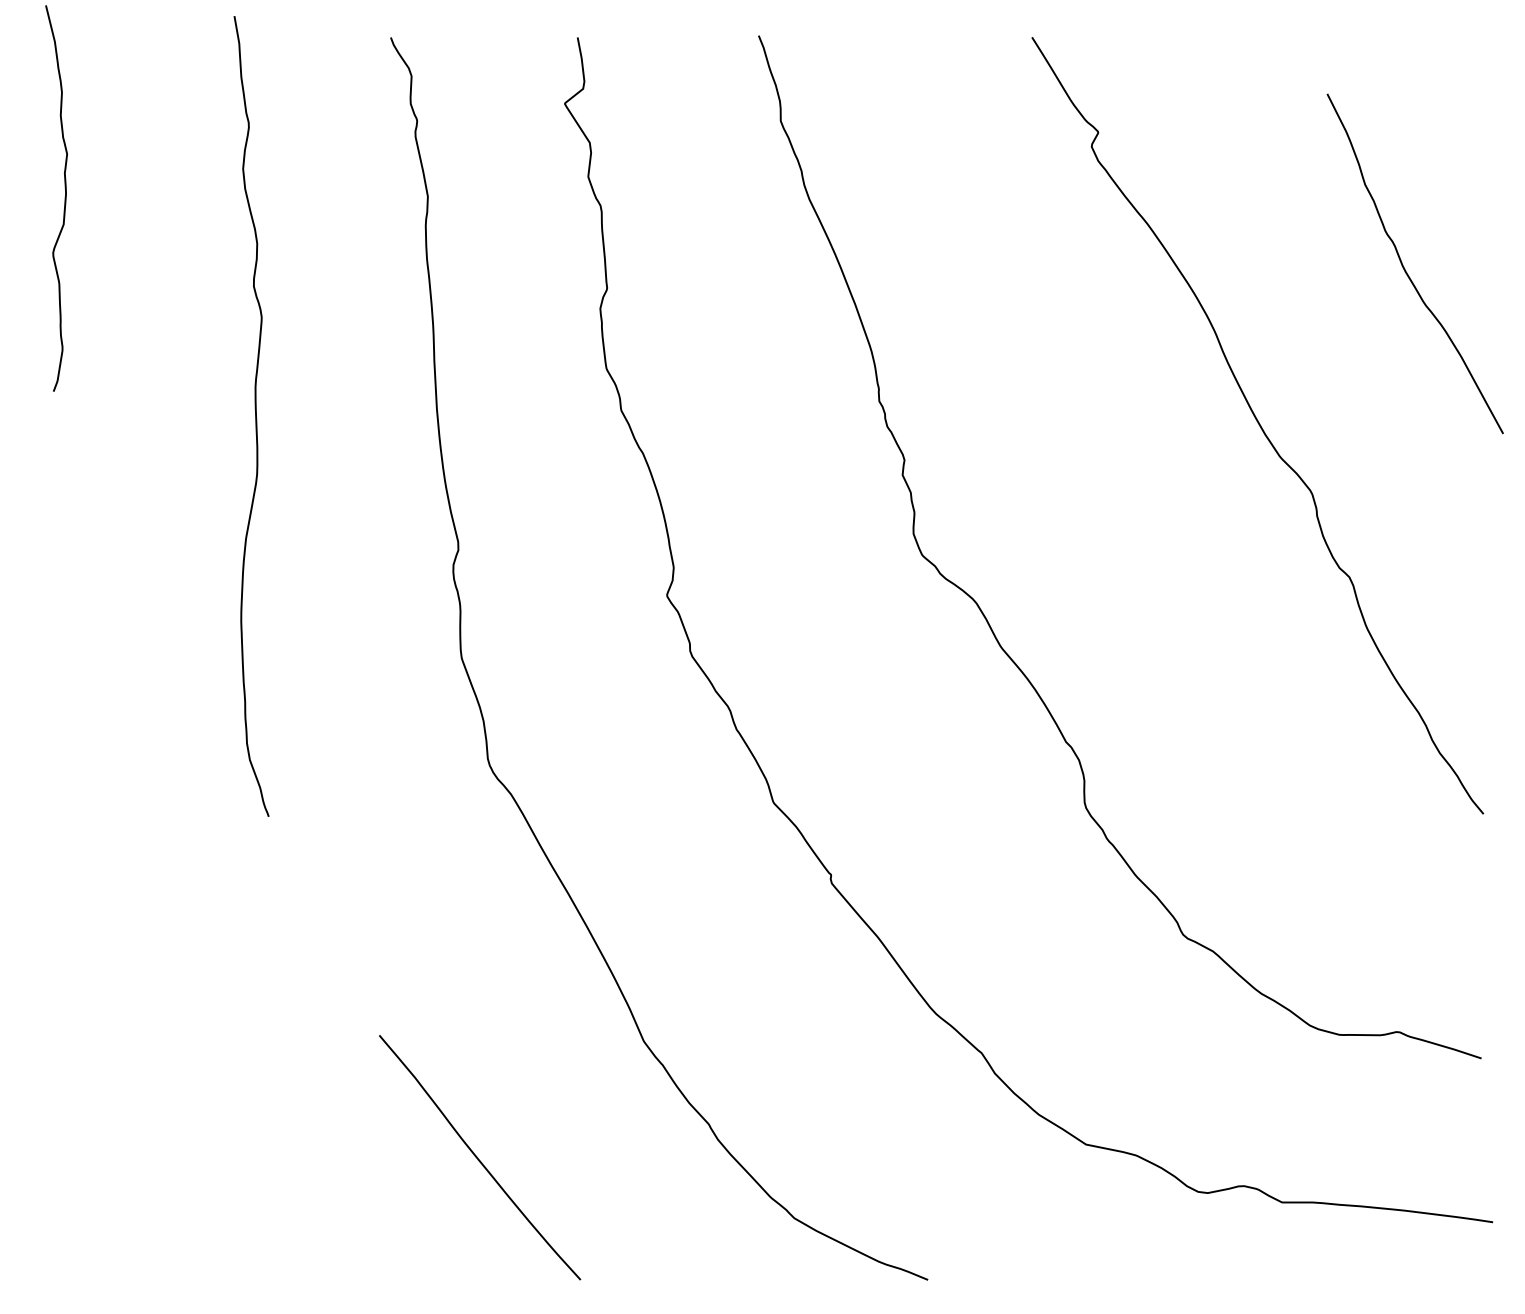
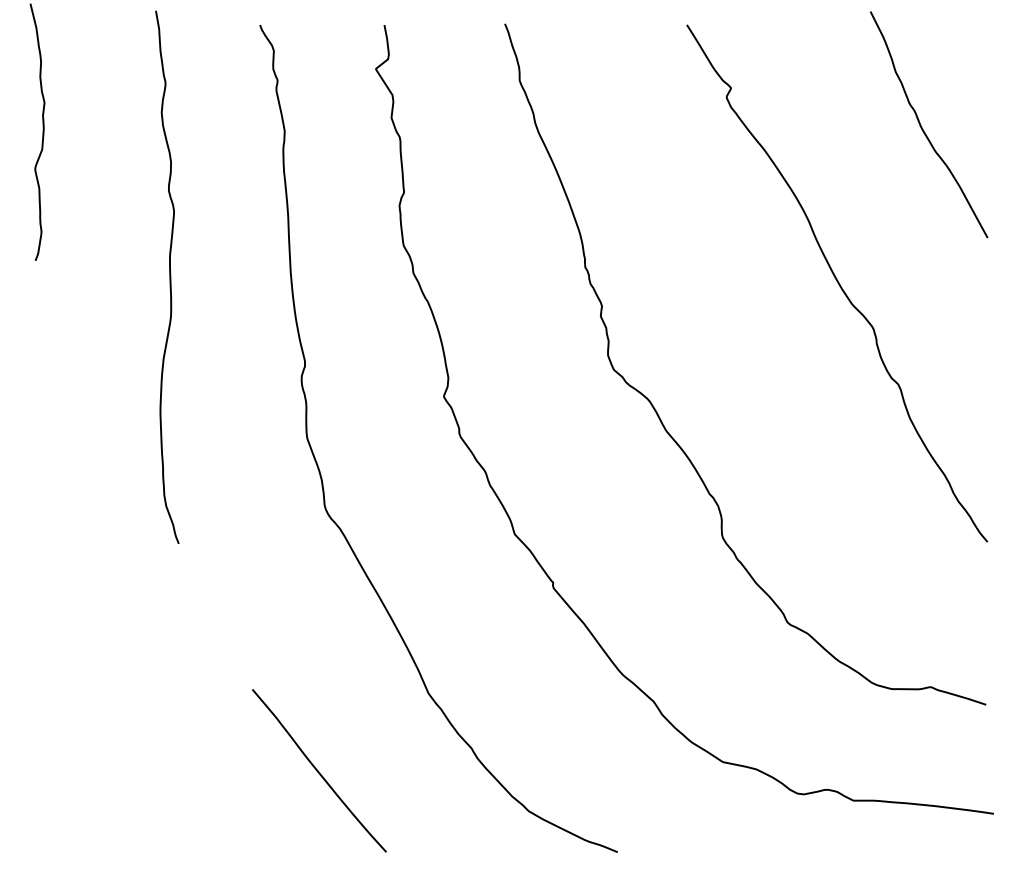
curve: (1405, 267) -> (922, 127), moved

